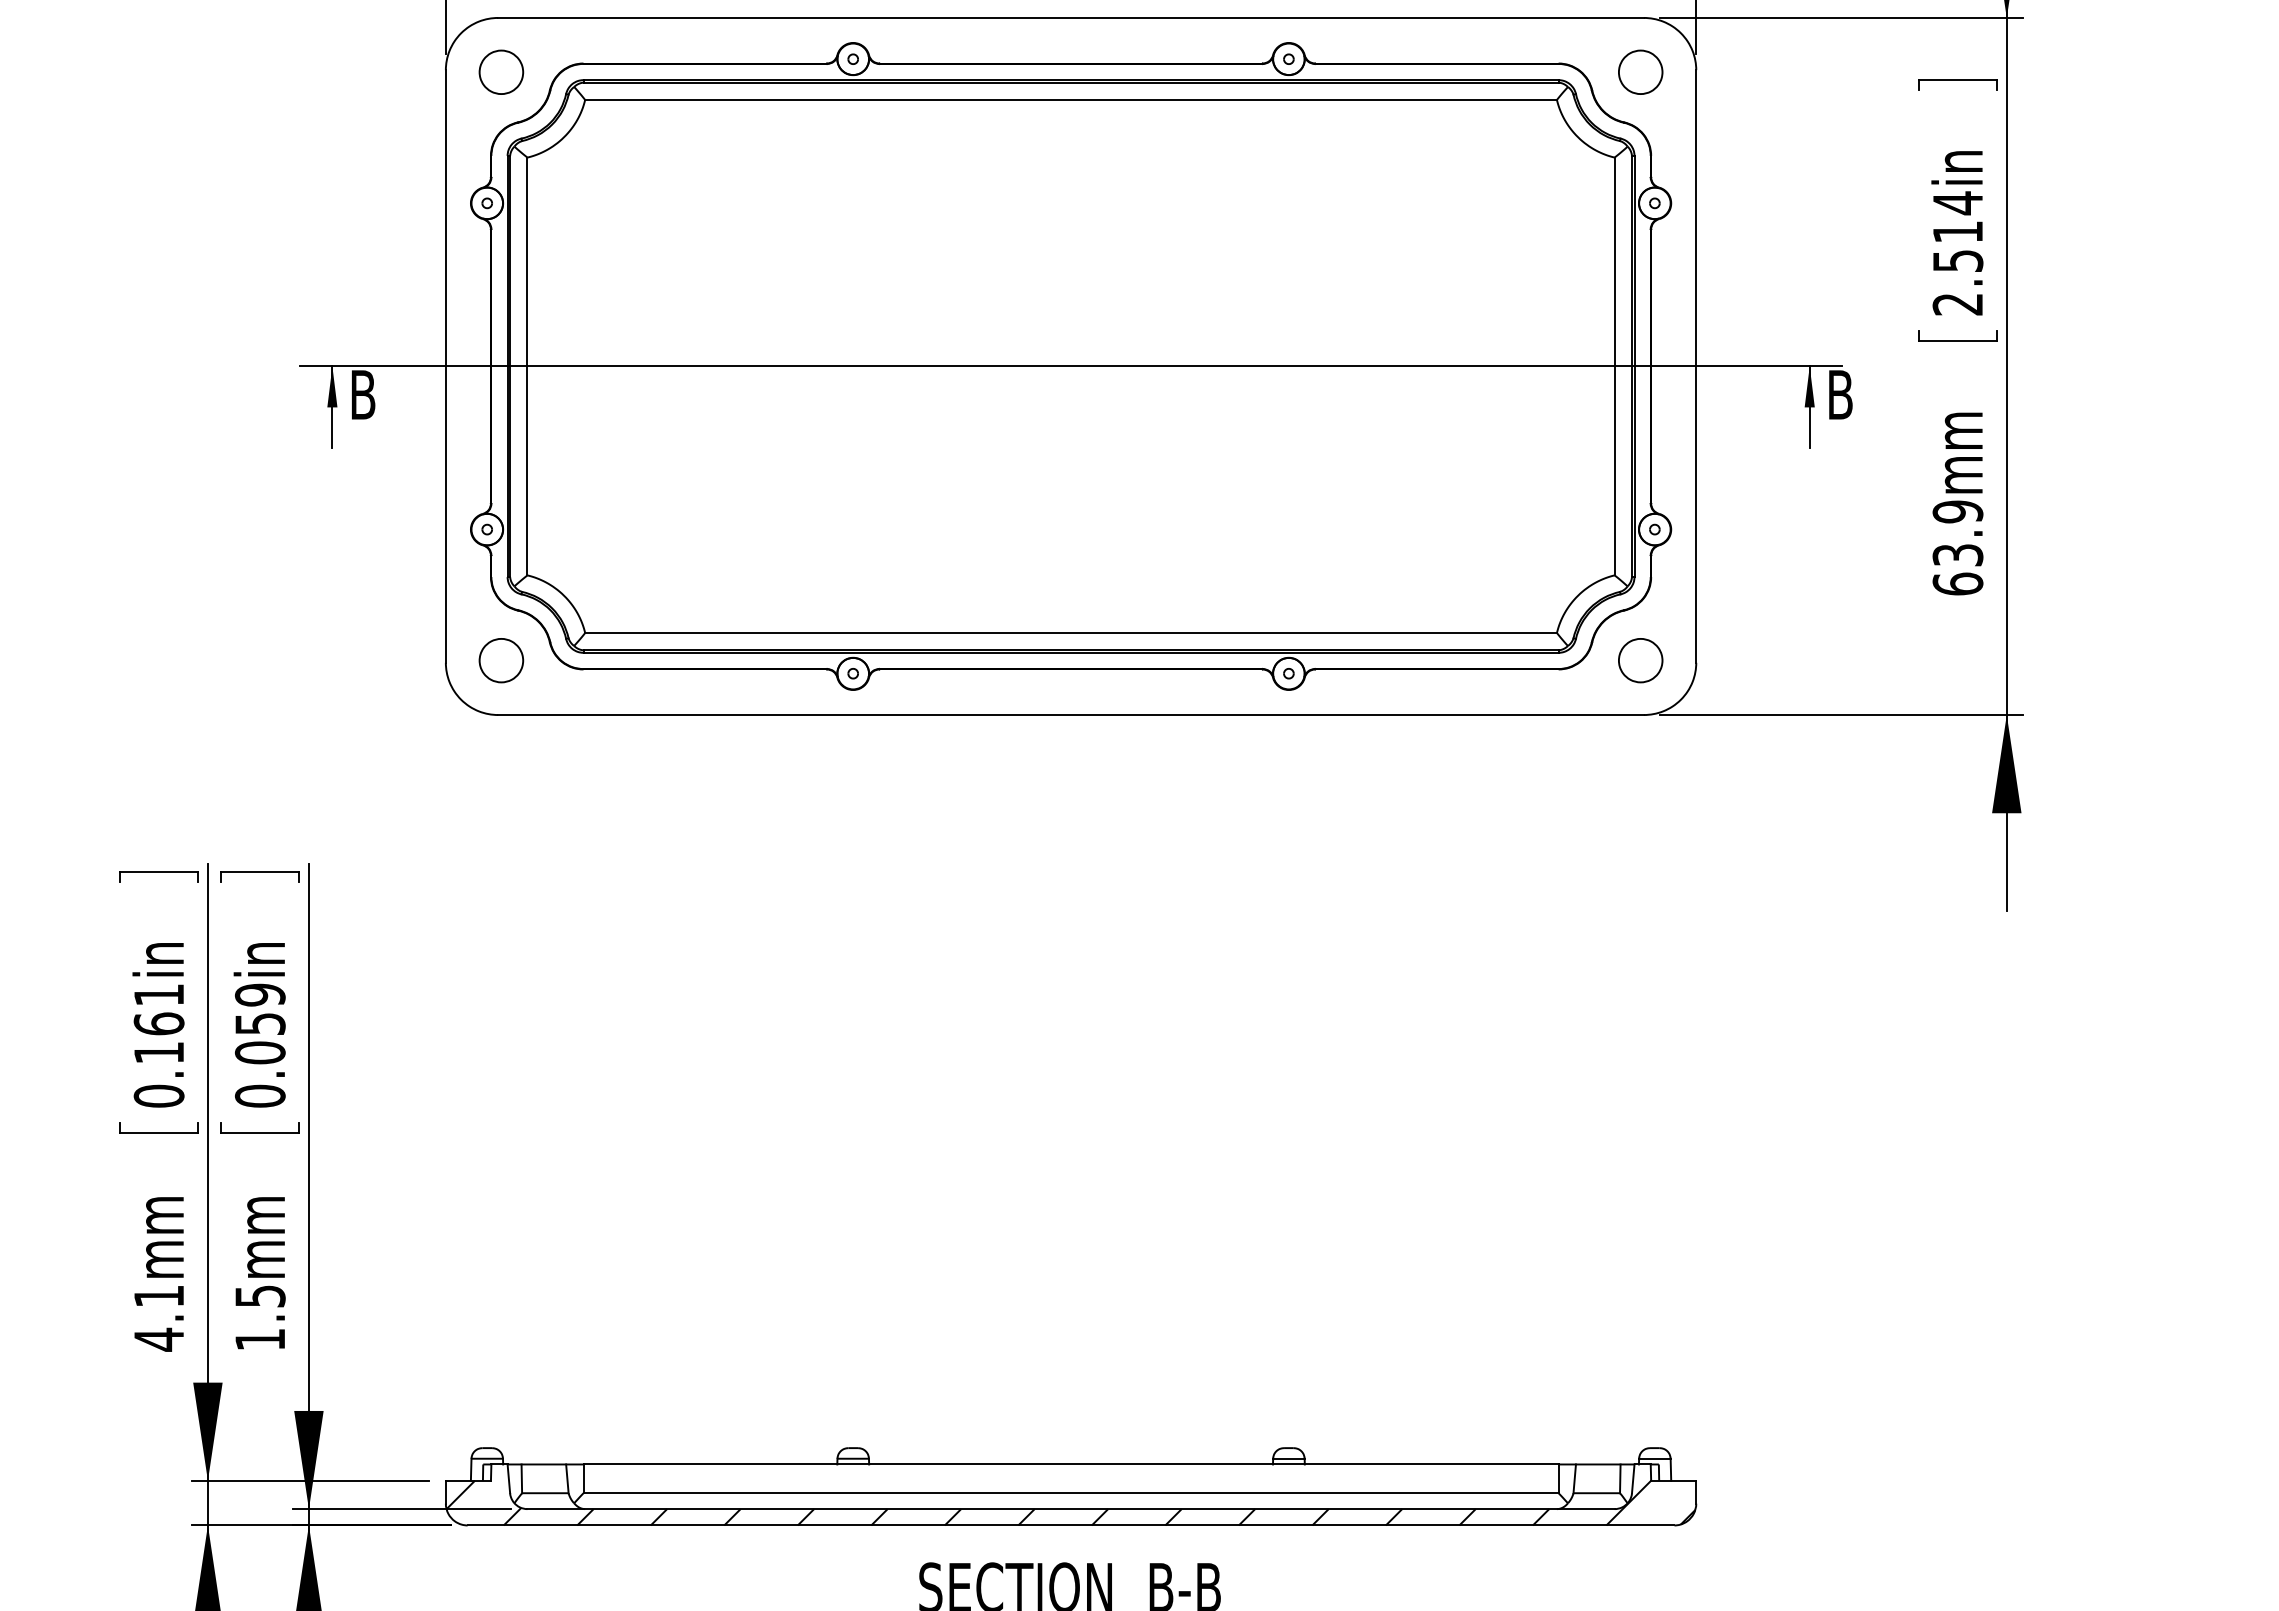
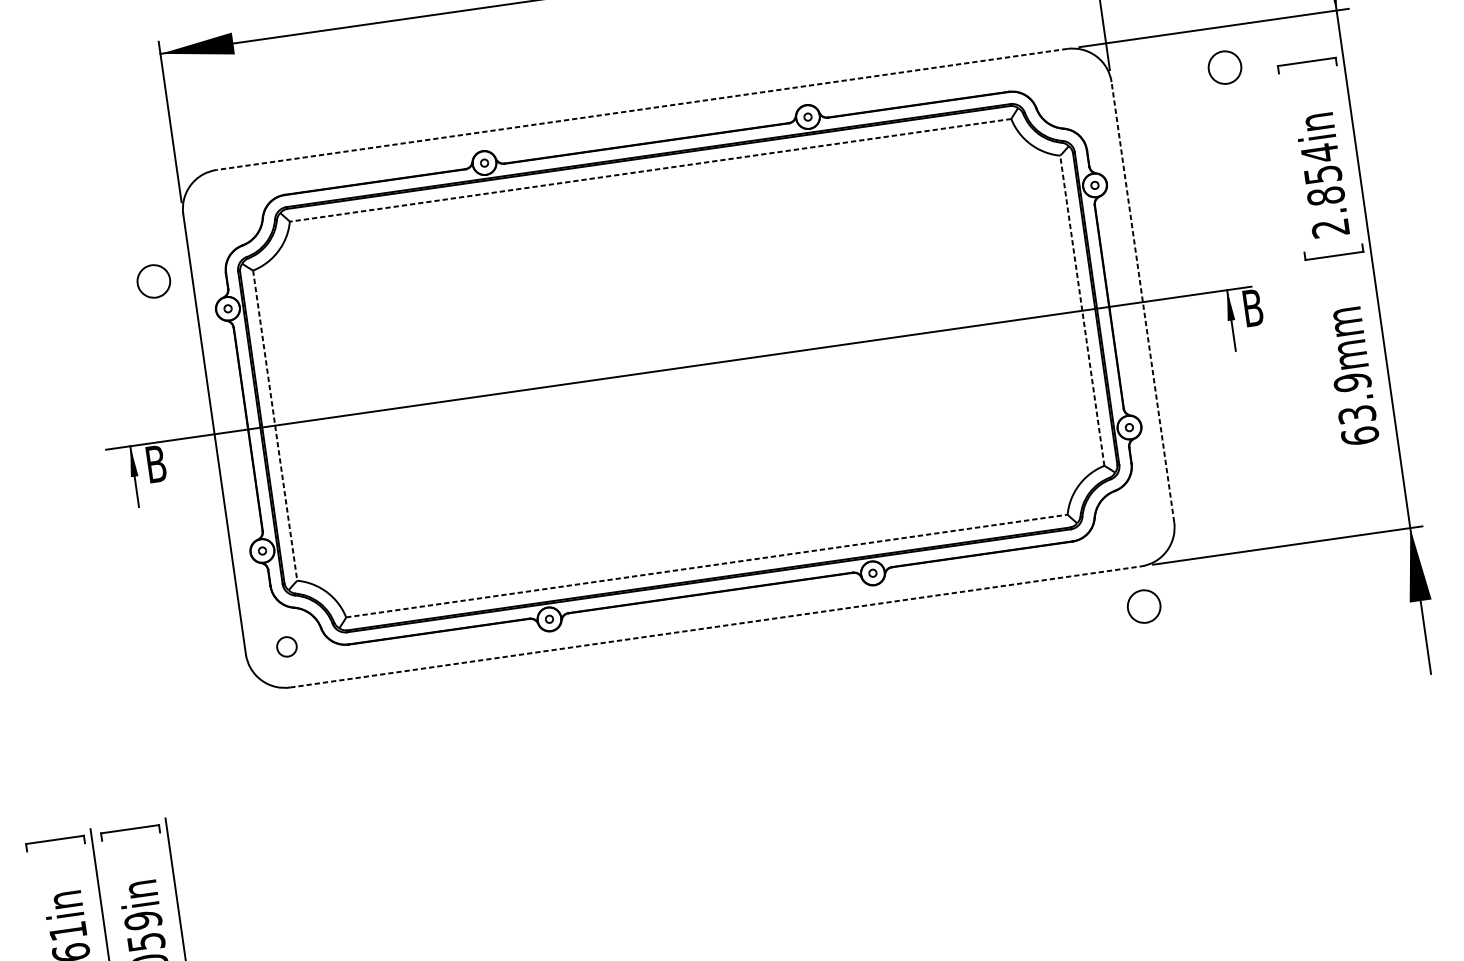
line: (1071, 17) -> (642, 109), solid -> dashed
part: (501, 71) -> (153, 280), moved
part: (1640, 71) -> (1224, 67), moved
line: (1071, 99) -> (650, 169), solid -> dashed
text: (1957, 246) -> (1324, 185), 2.514in -> 2.854in
line: (1696, 365) -> (1142, 301), solid -> dashed
line: (527, 366) -> (275, 425), solid -> dashed
line: (1614, 366) -> (1082, 310), solid -> dashed
line: (1071, 632) -> (707, 565), solid -> dashed
part: (501, 660) -> (286, 646), size x0.6
part: (1640, 660) -> (1143, 606), moved
line: (1071, 715) -> (715, 627), solid -> dashed

